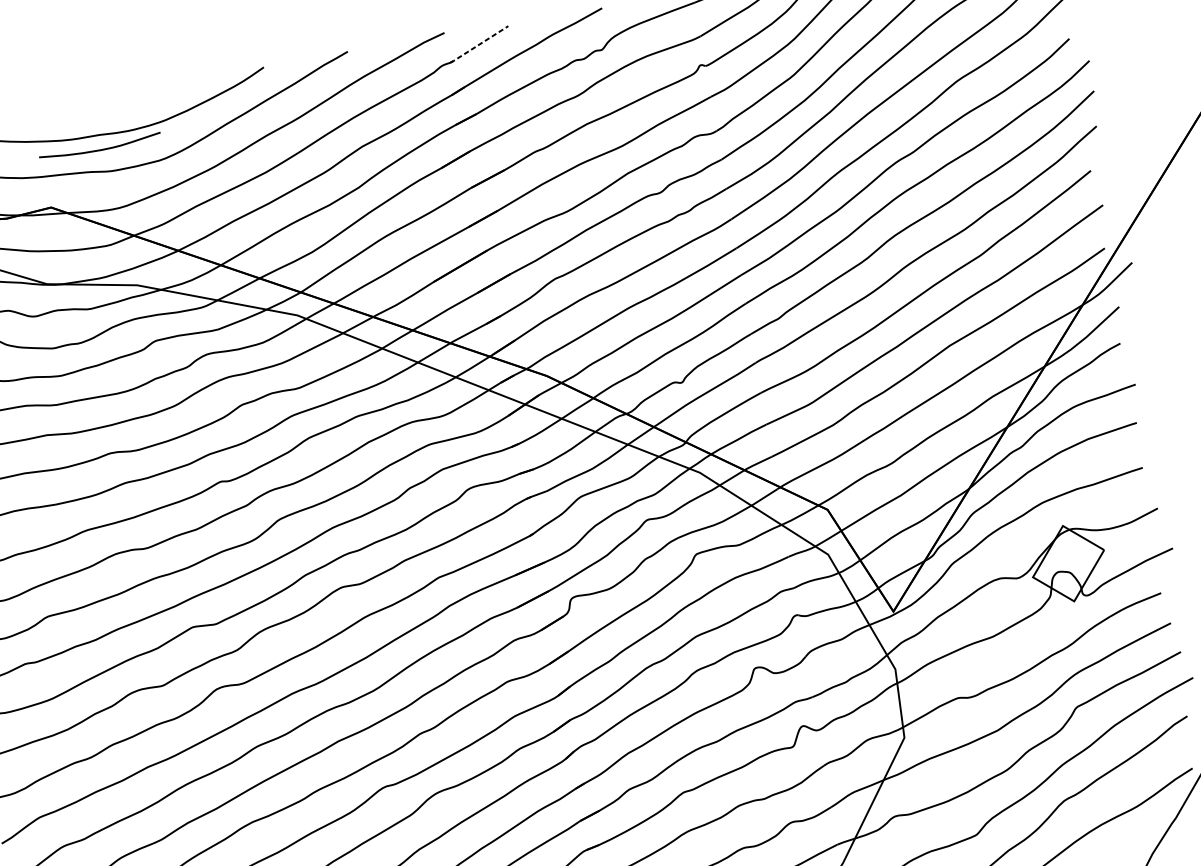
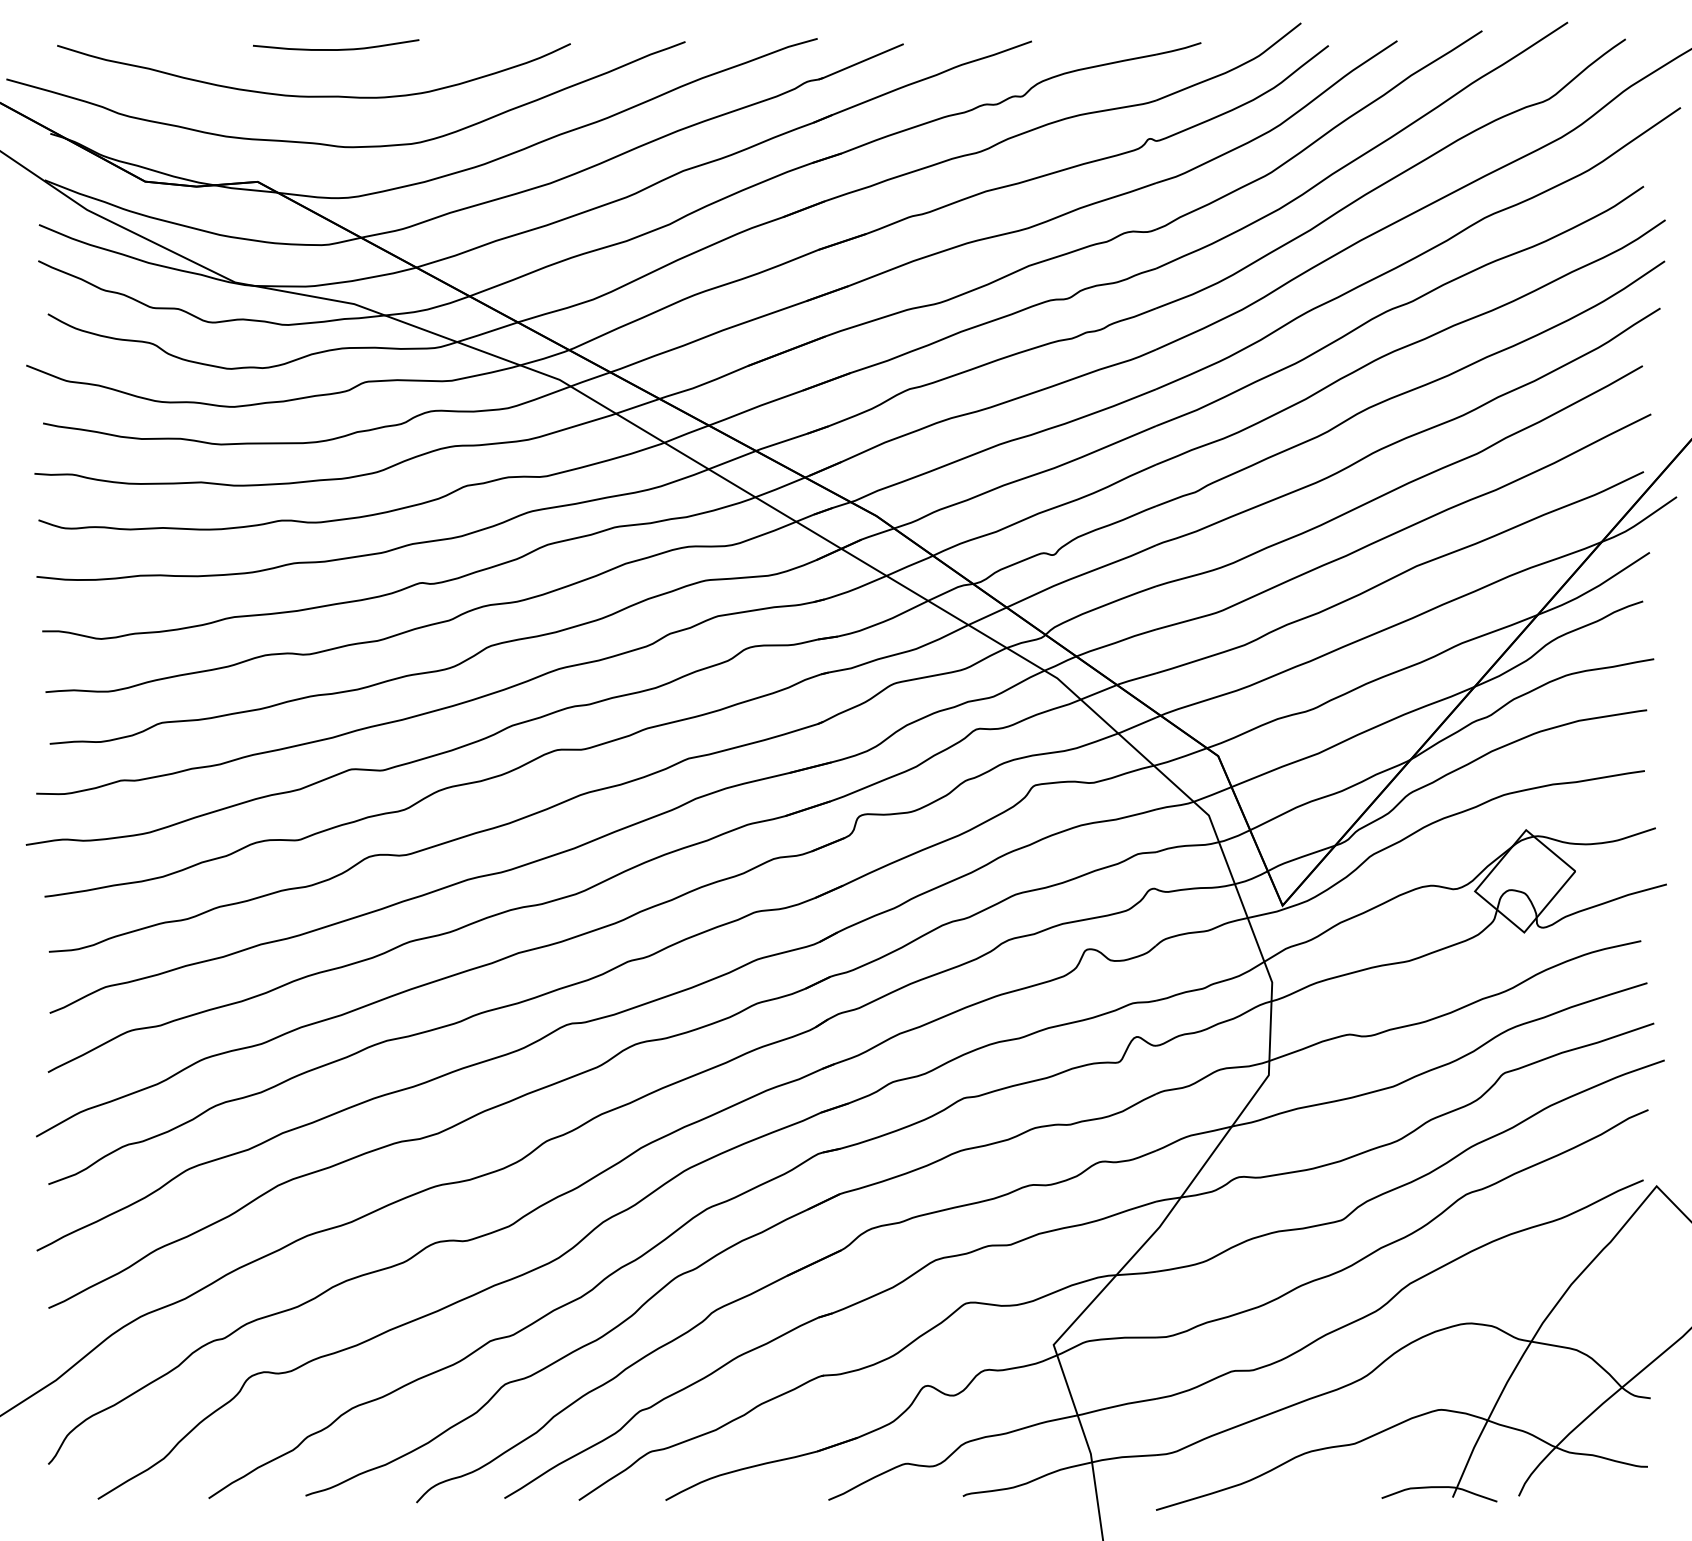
line: (478, 45) -> (860, 62), dashed -> solid
curve: (100, 149) -> (336, 49), moved

